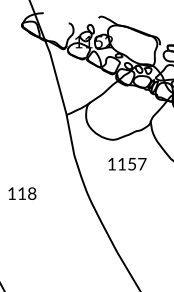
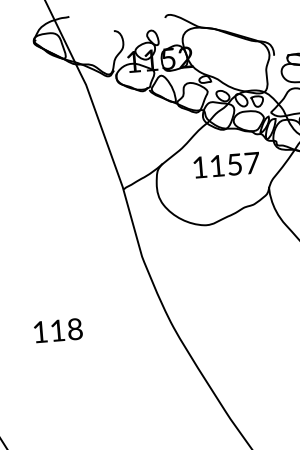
text: (127, 164) -> (226, 165), moved

